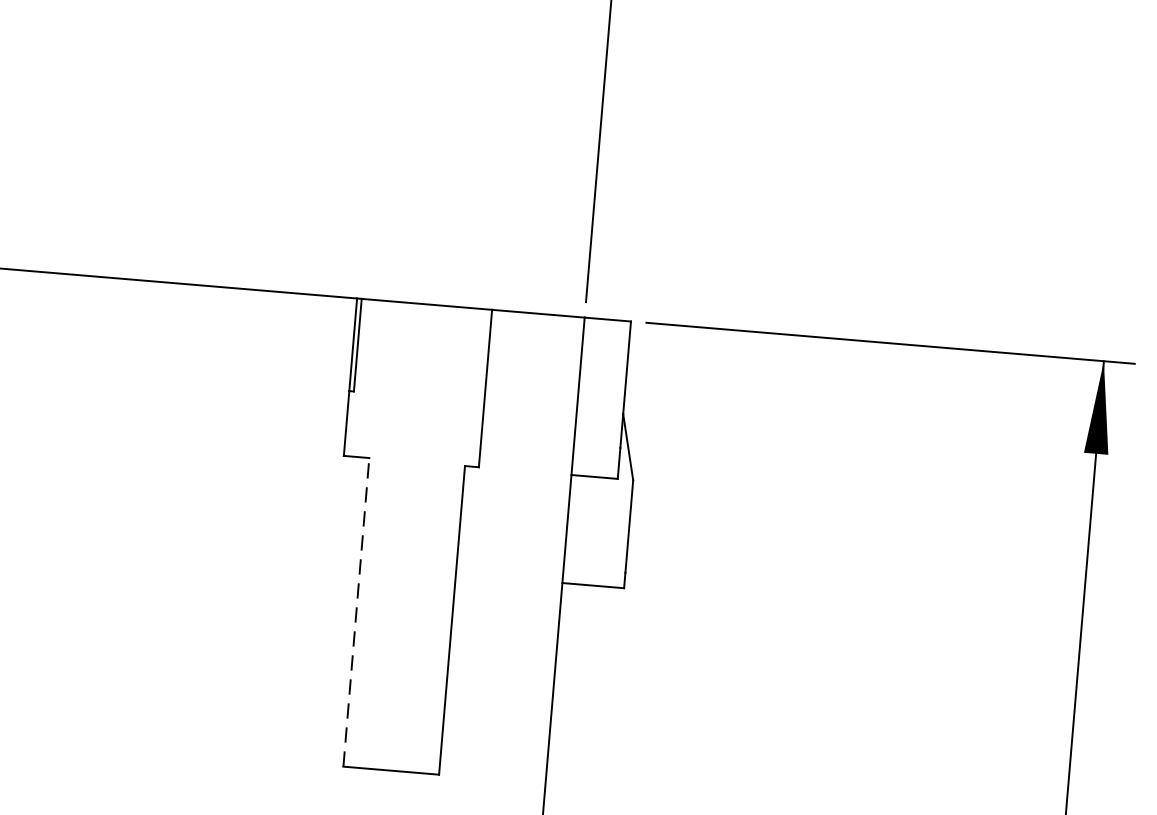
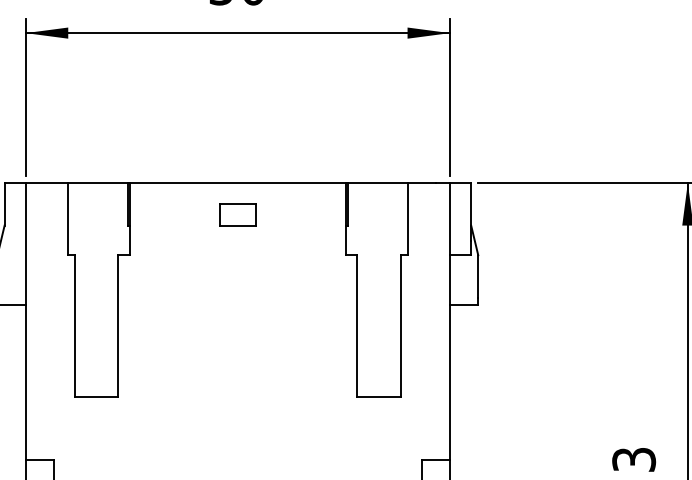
part: (115, 347) -> (237, 214), added
line: (356, 611) -> (357, 325), dashed -> solid

